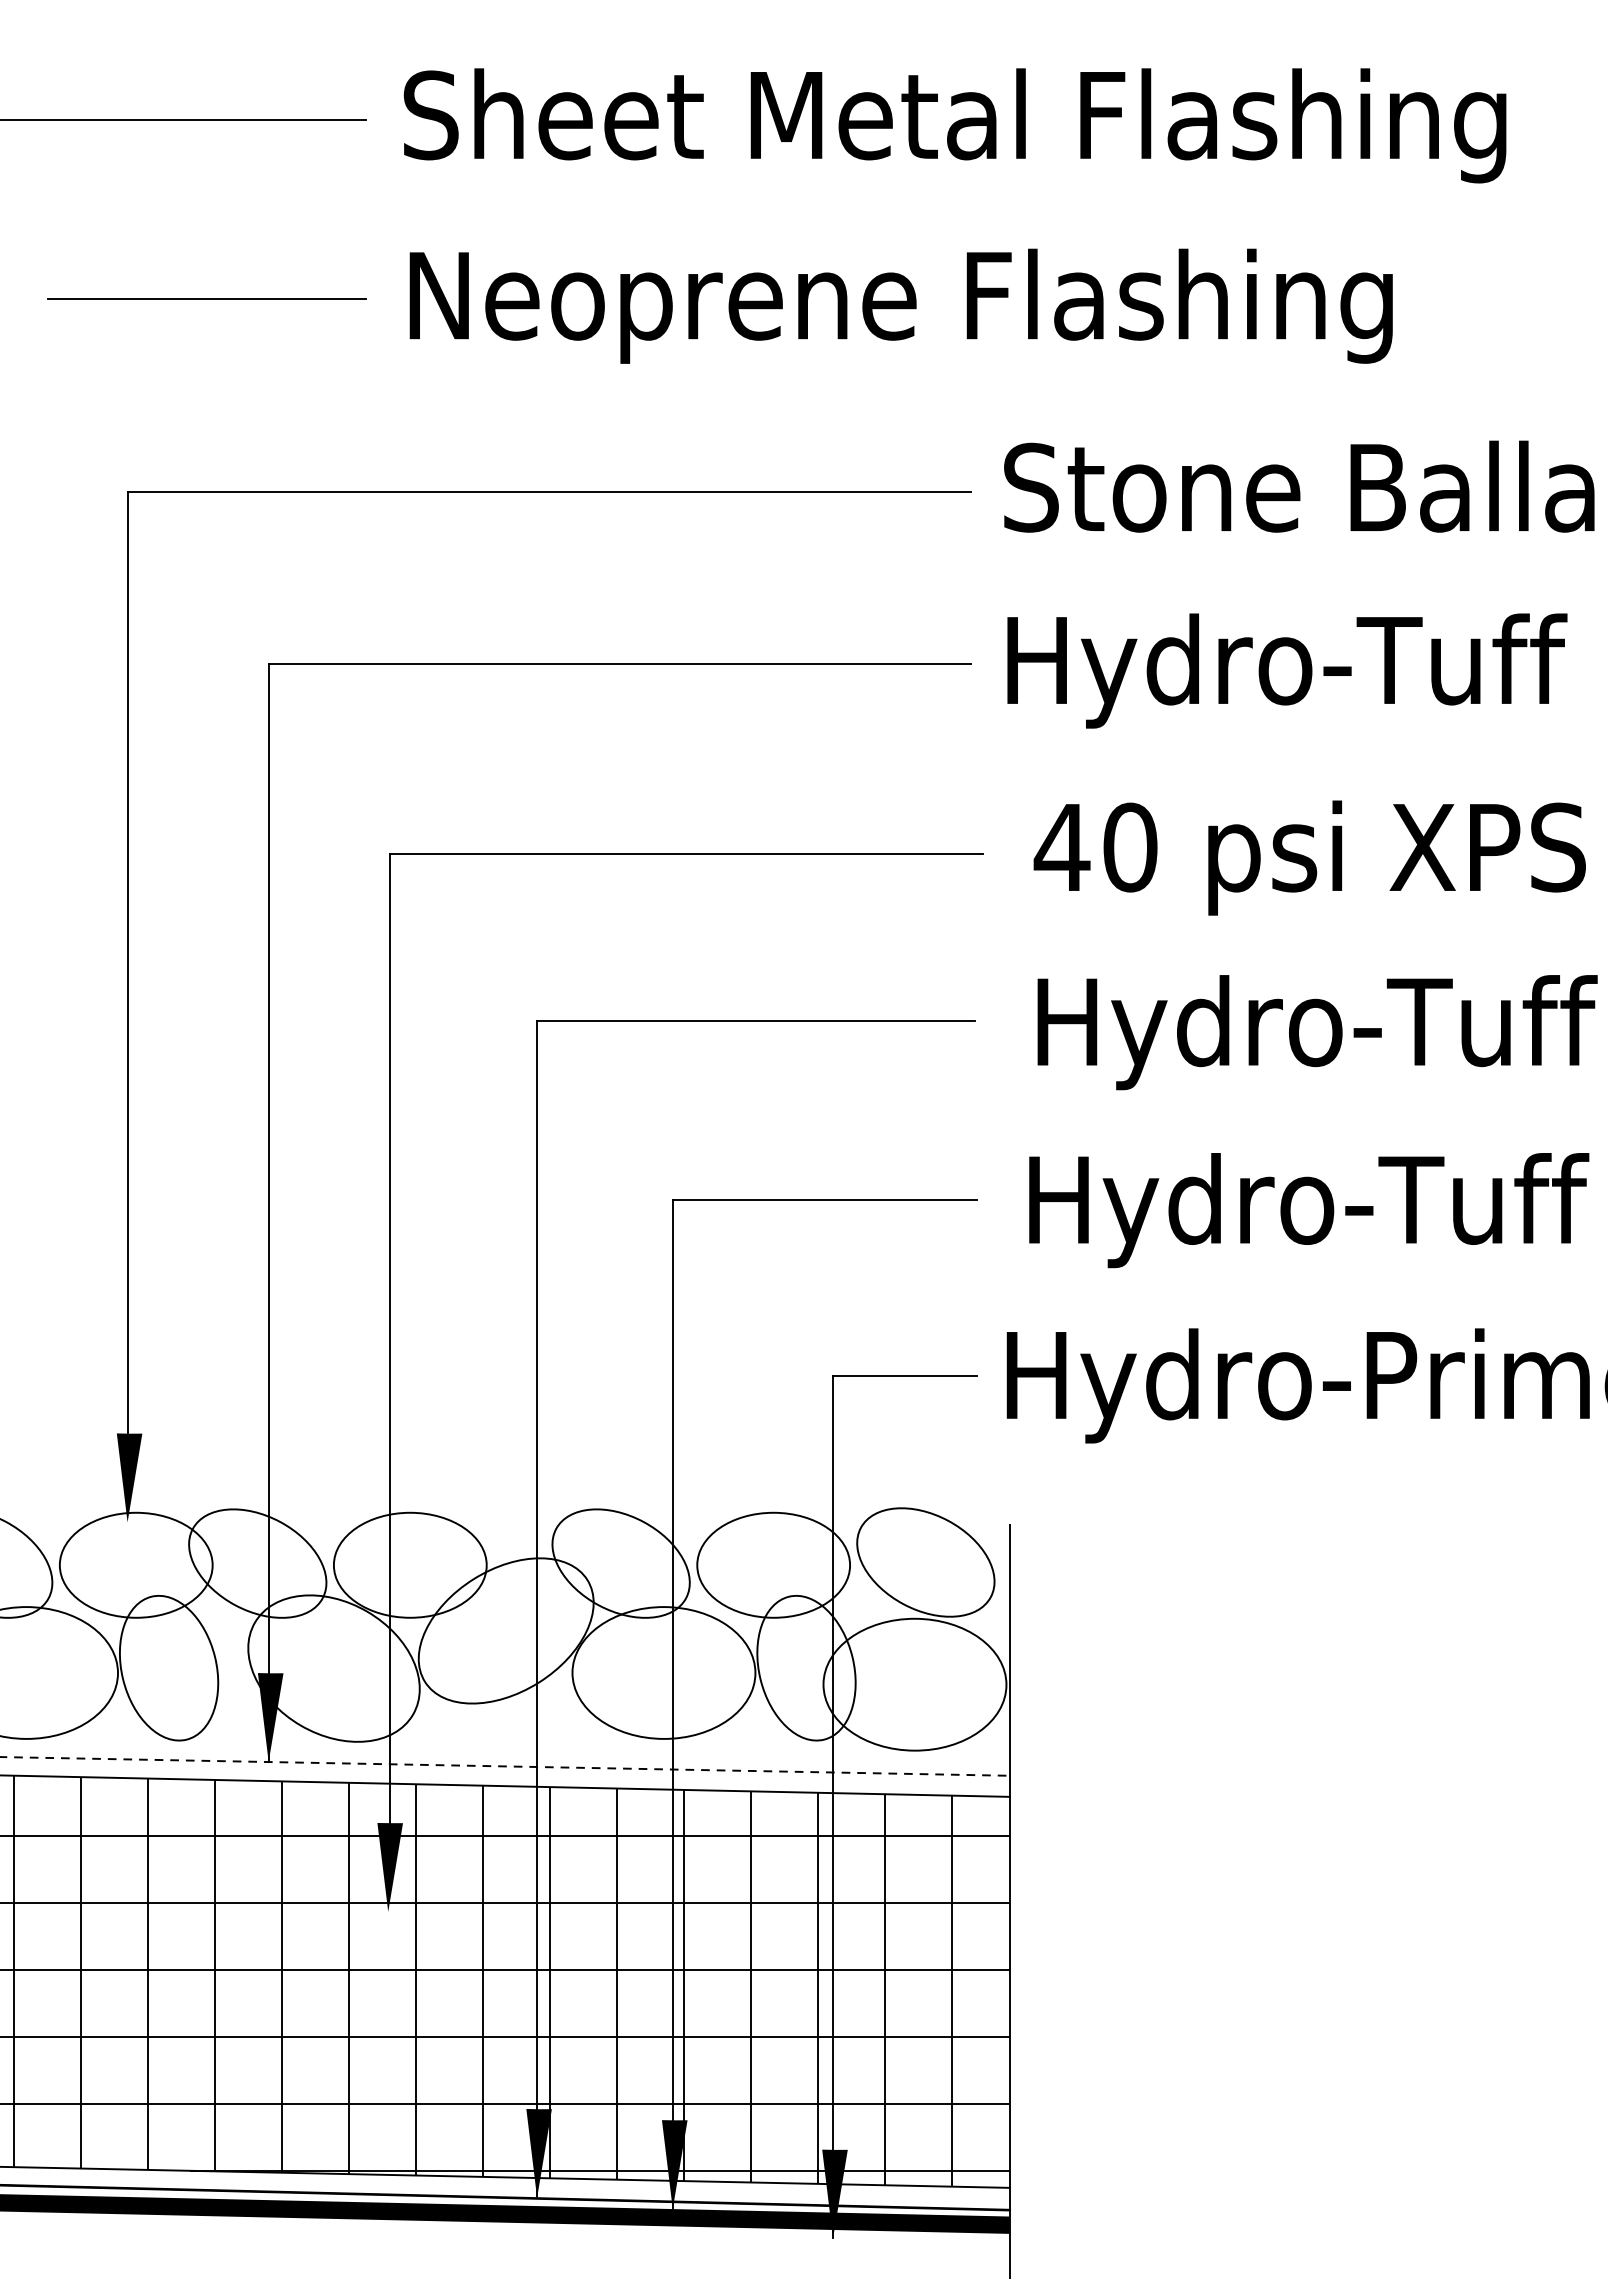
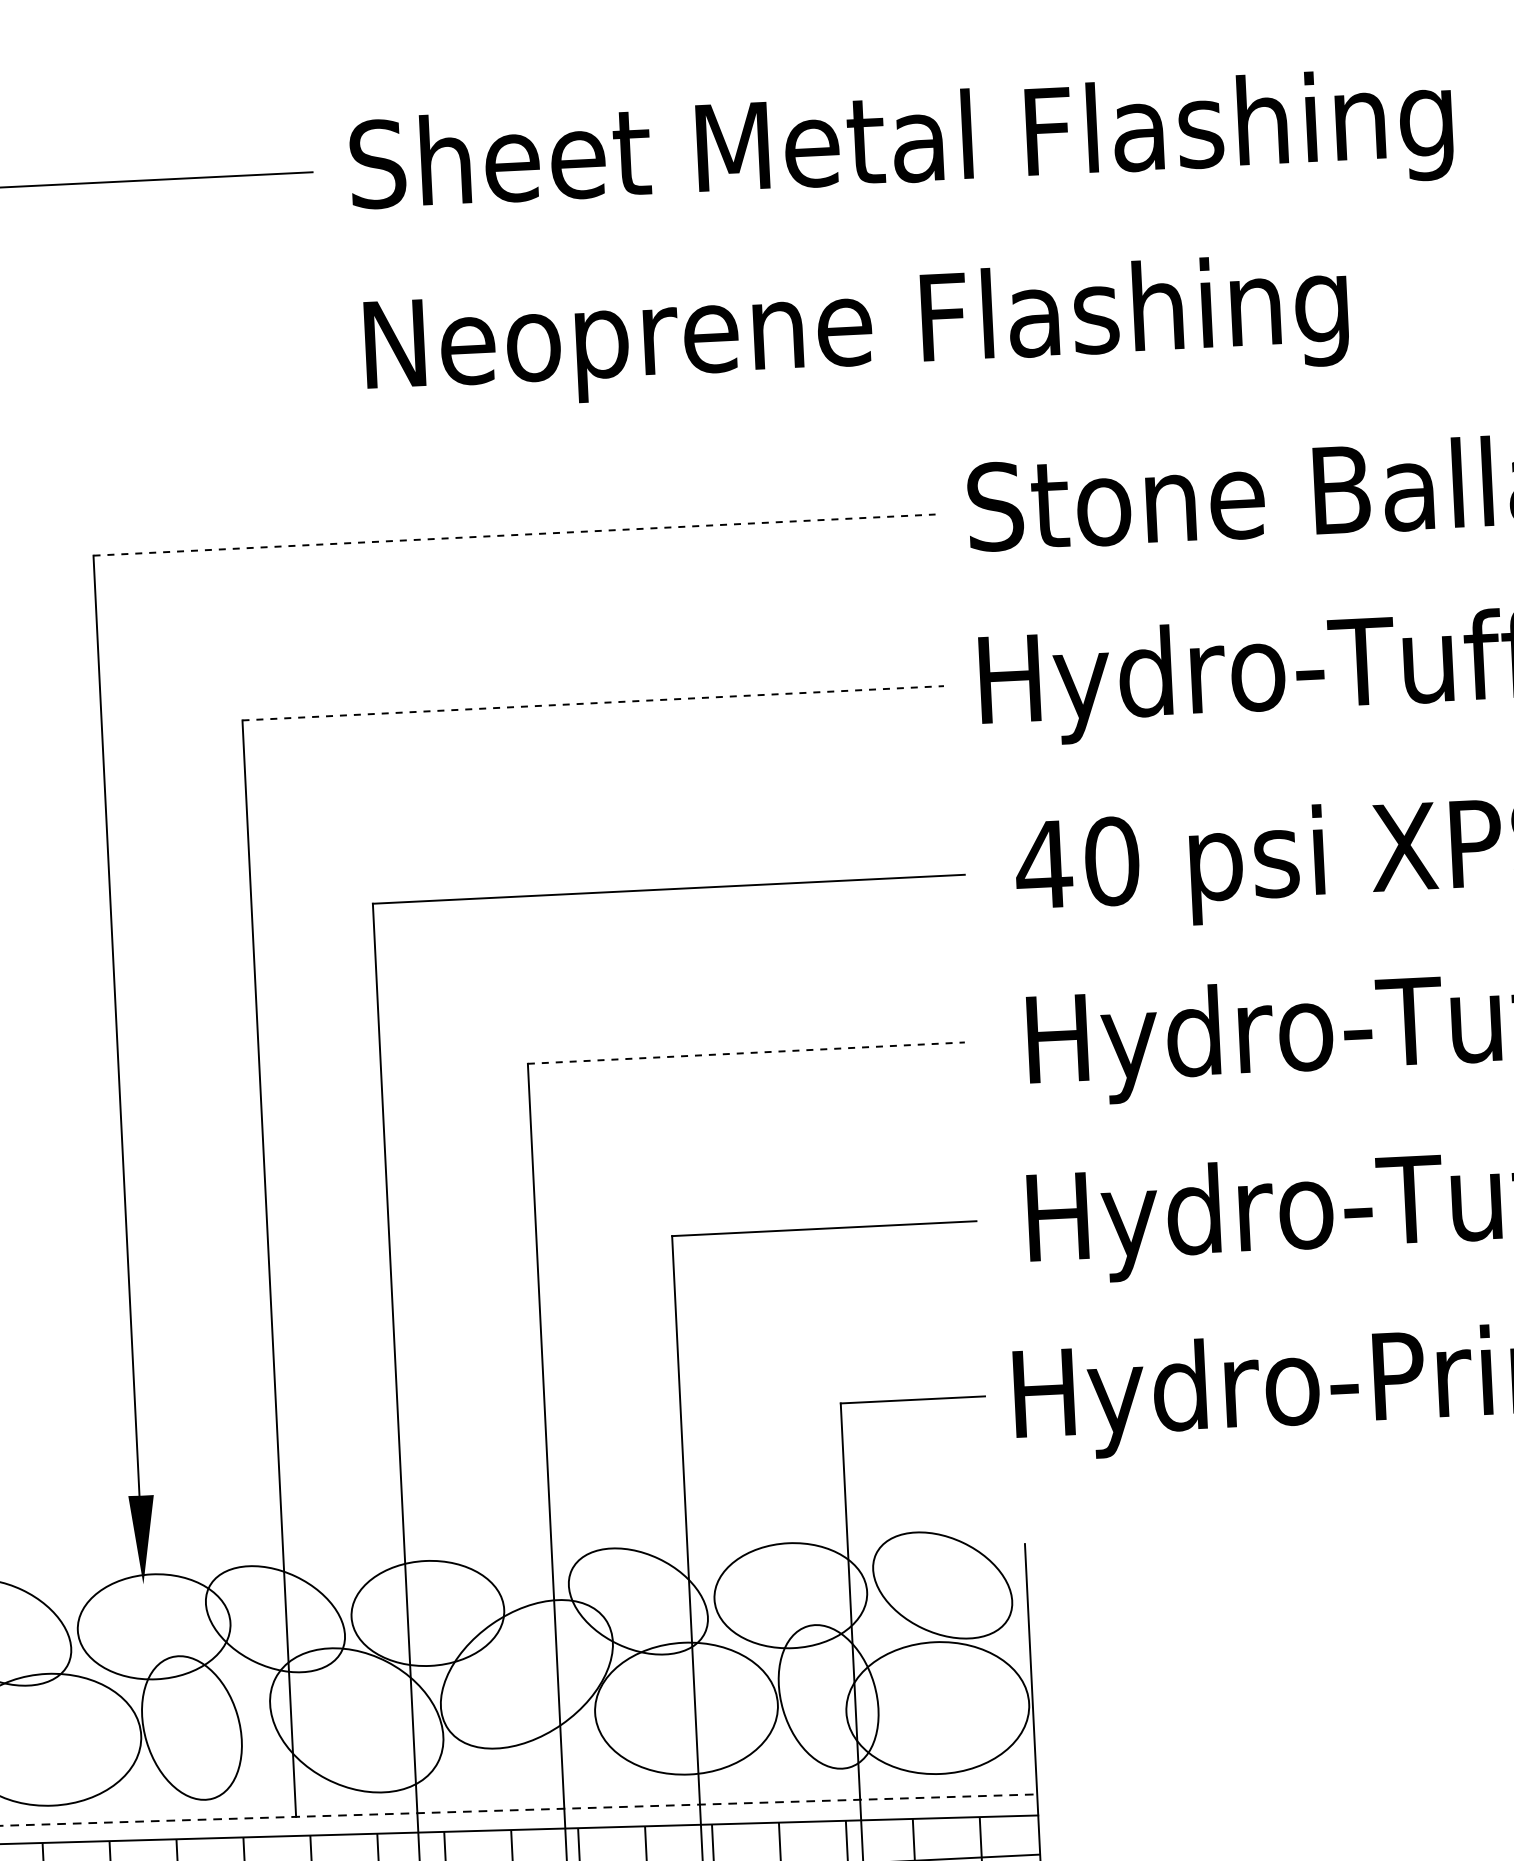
line: (206, 298) -> (162, 358), removed
line: (549, 492) -> (514, 535), solid -> dashed
line: (620, 664) -> (593, 703), solid -> dashed
line: (755, 1021) -> (746, 1053), solid -> dashed
fill: (270, 1717) -> (295, 1772), removed

